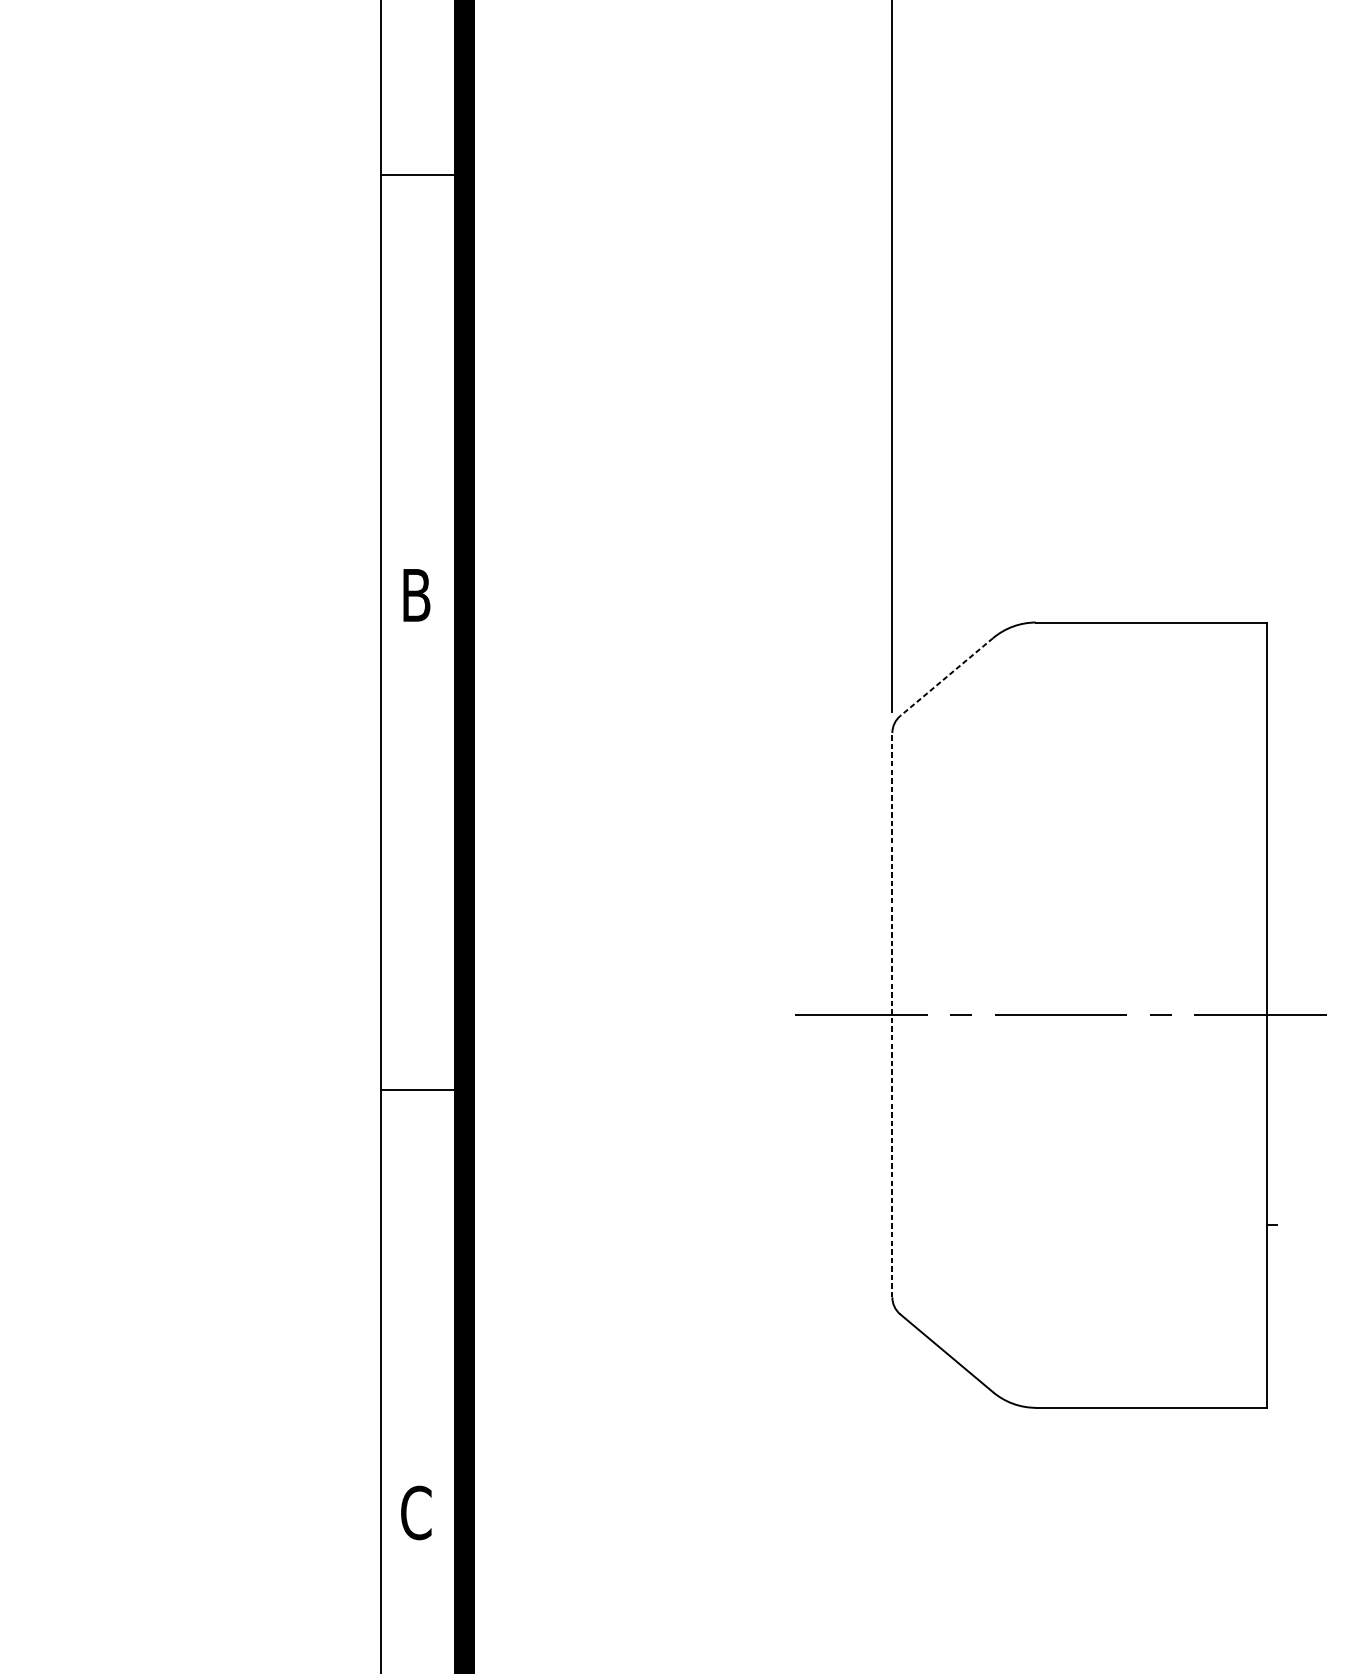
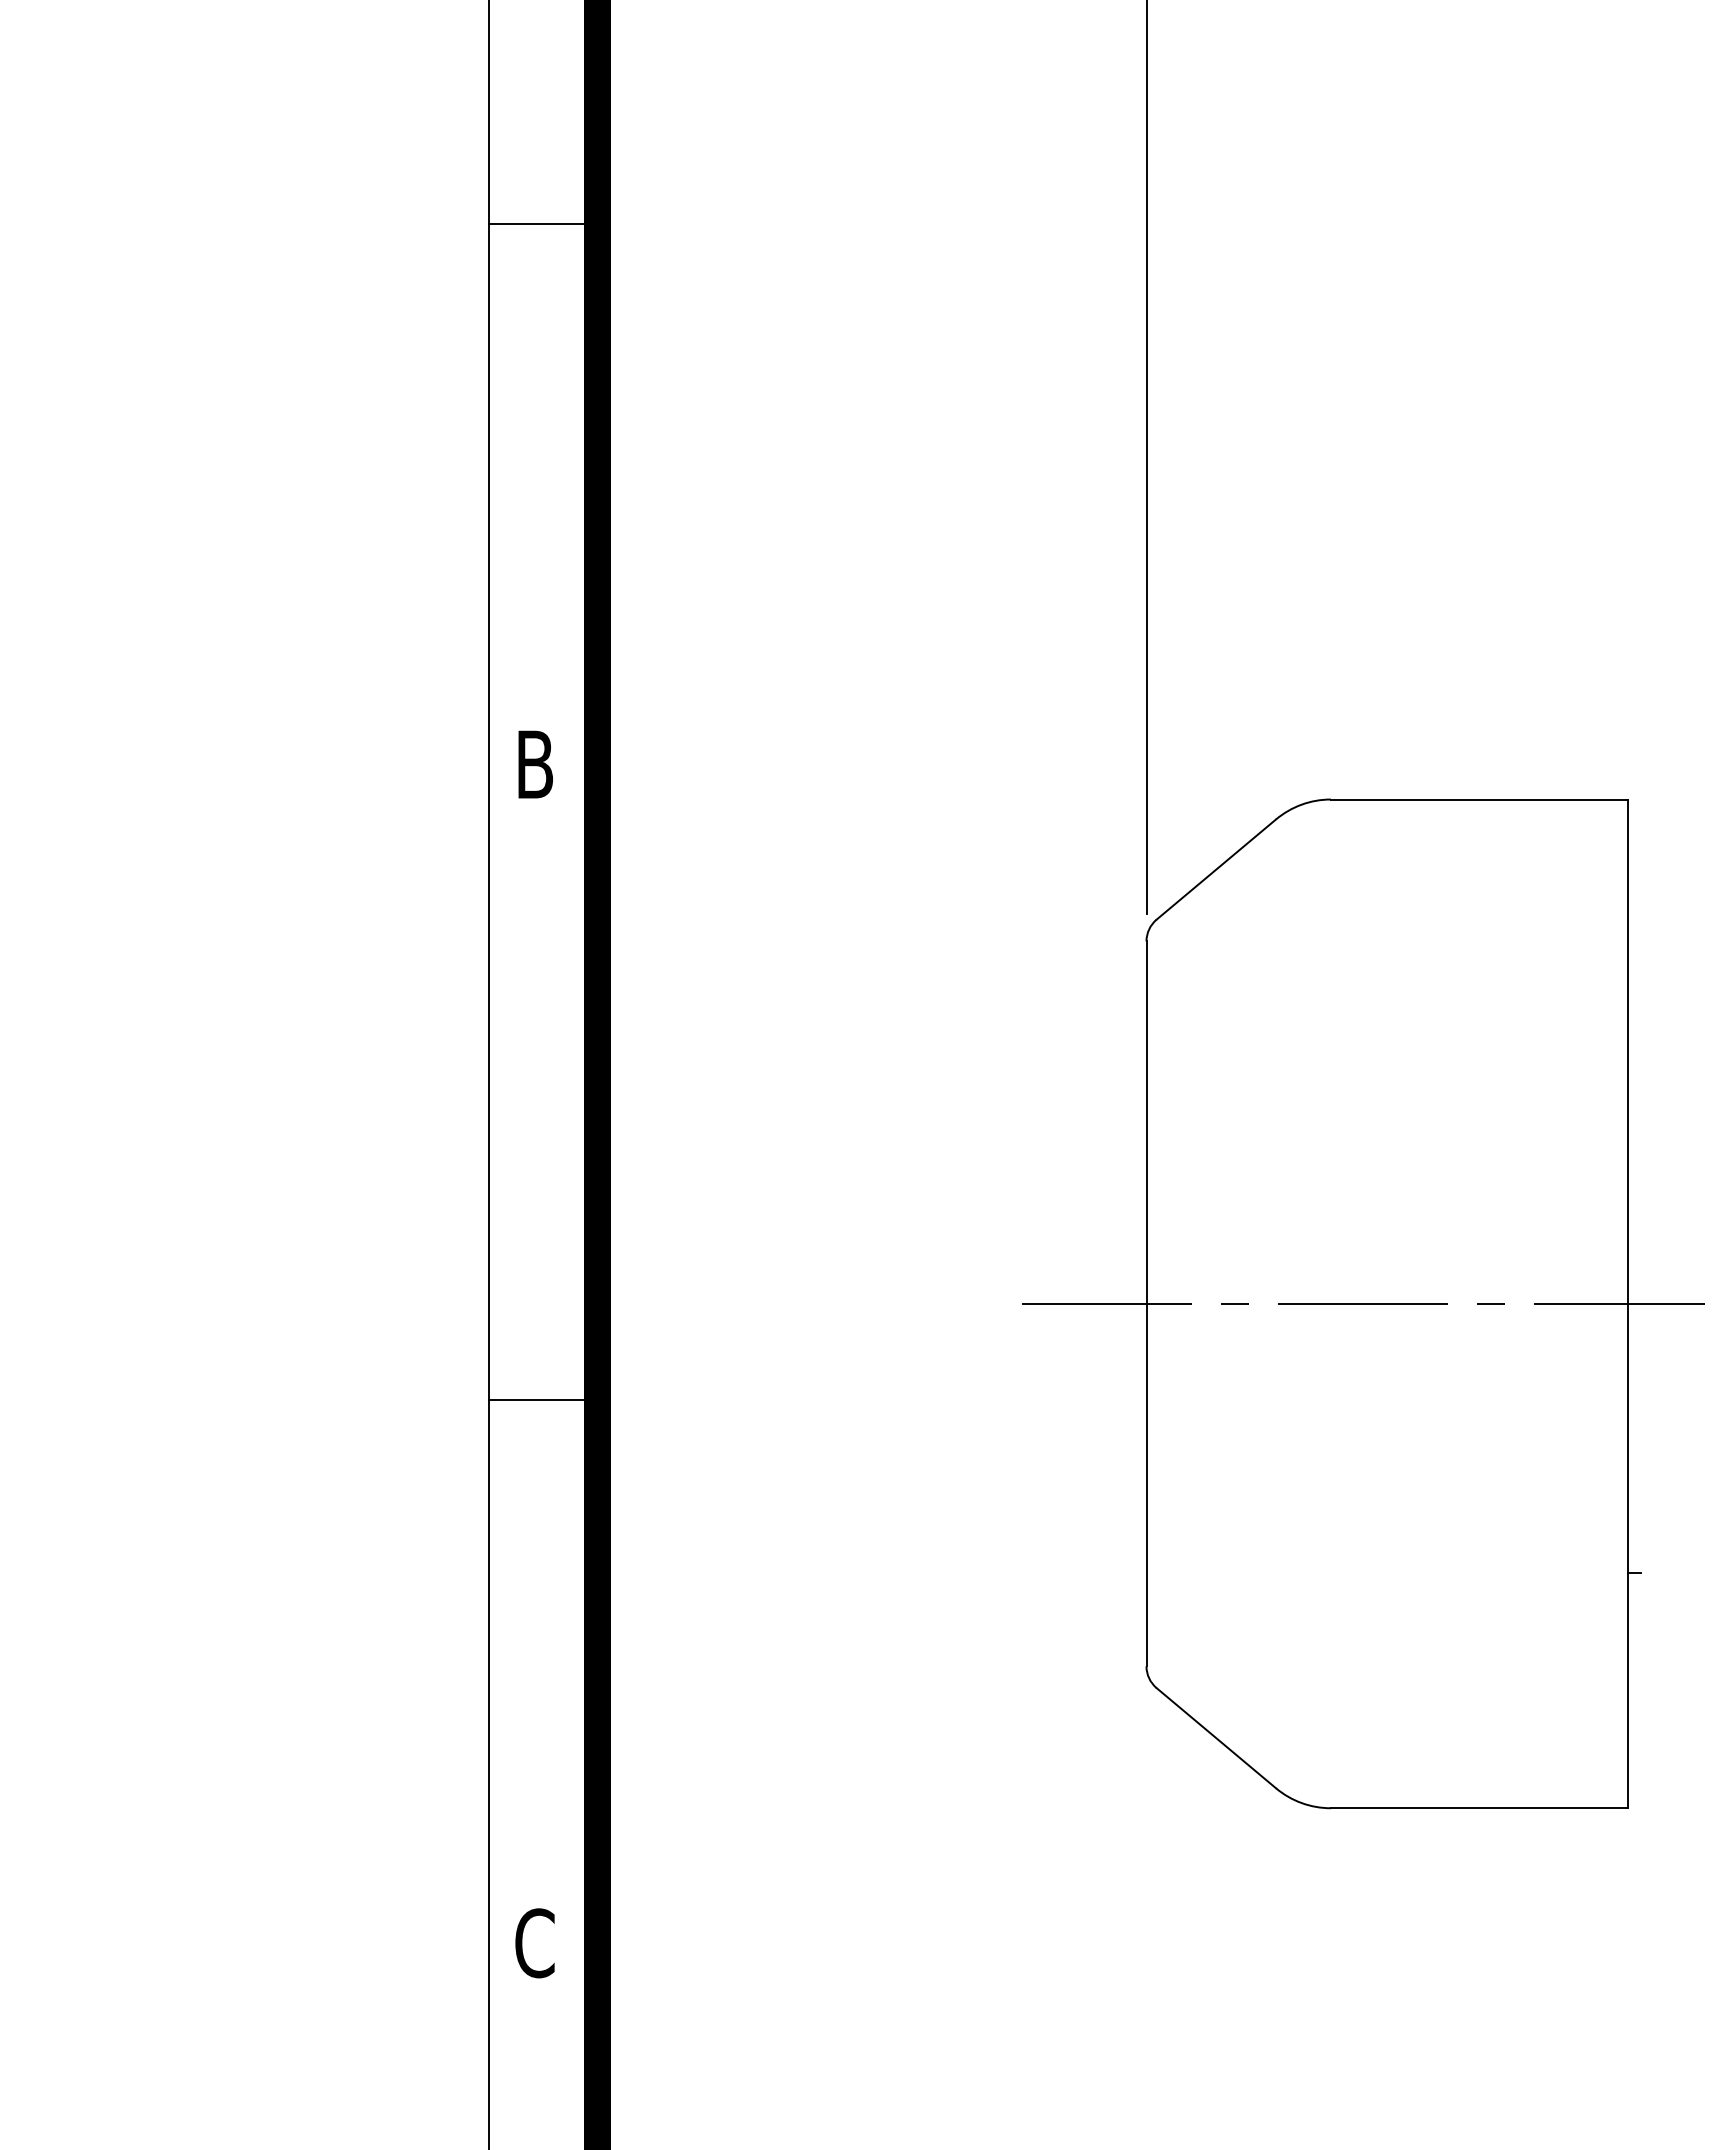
line: (946, 677) -> (1216, 869), dashed -> solid
line: (892, 1014) -> (1146, 1303), dashed -> solid

